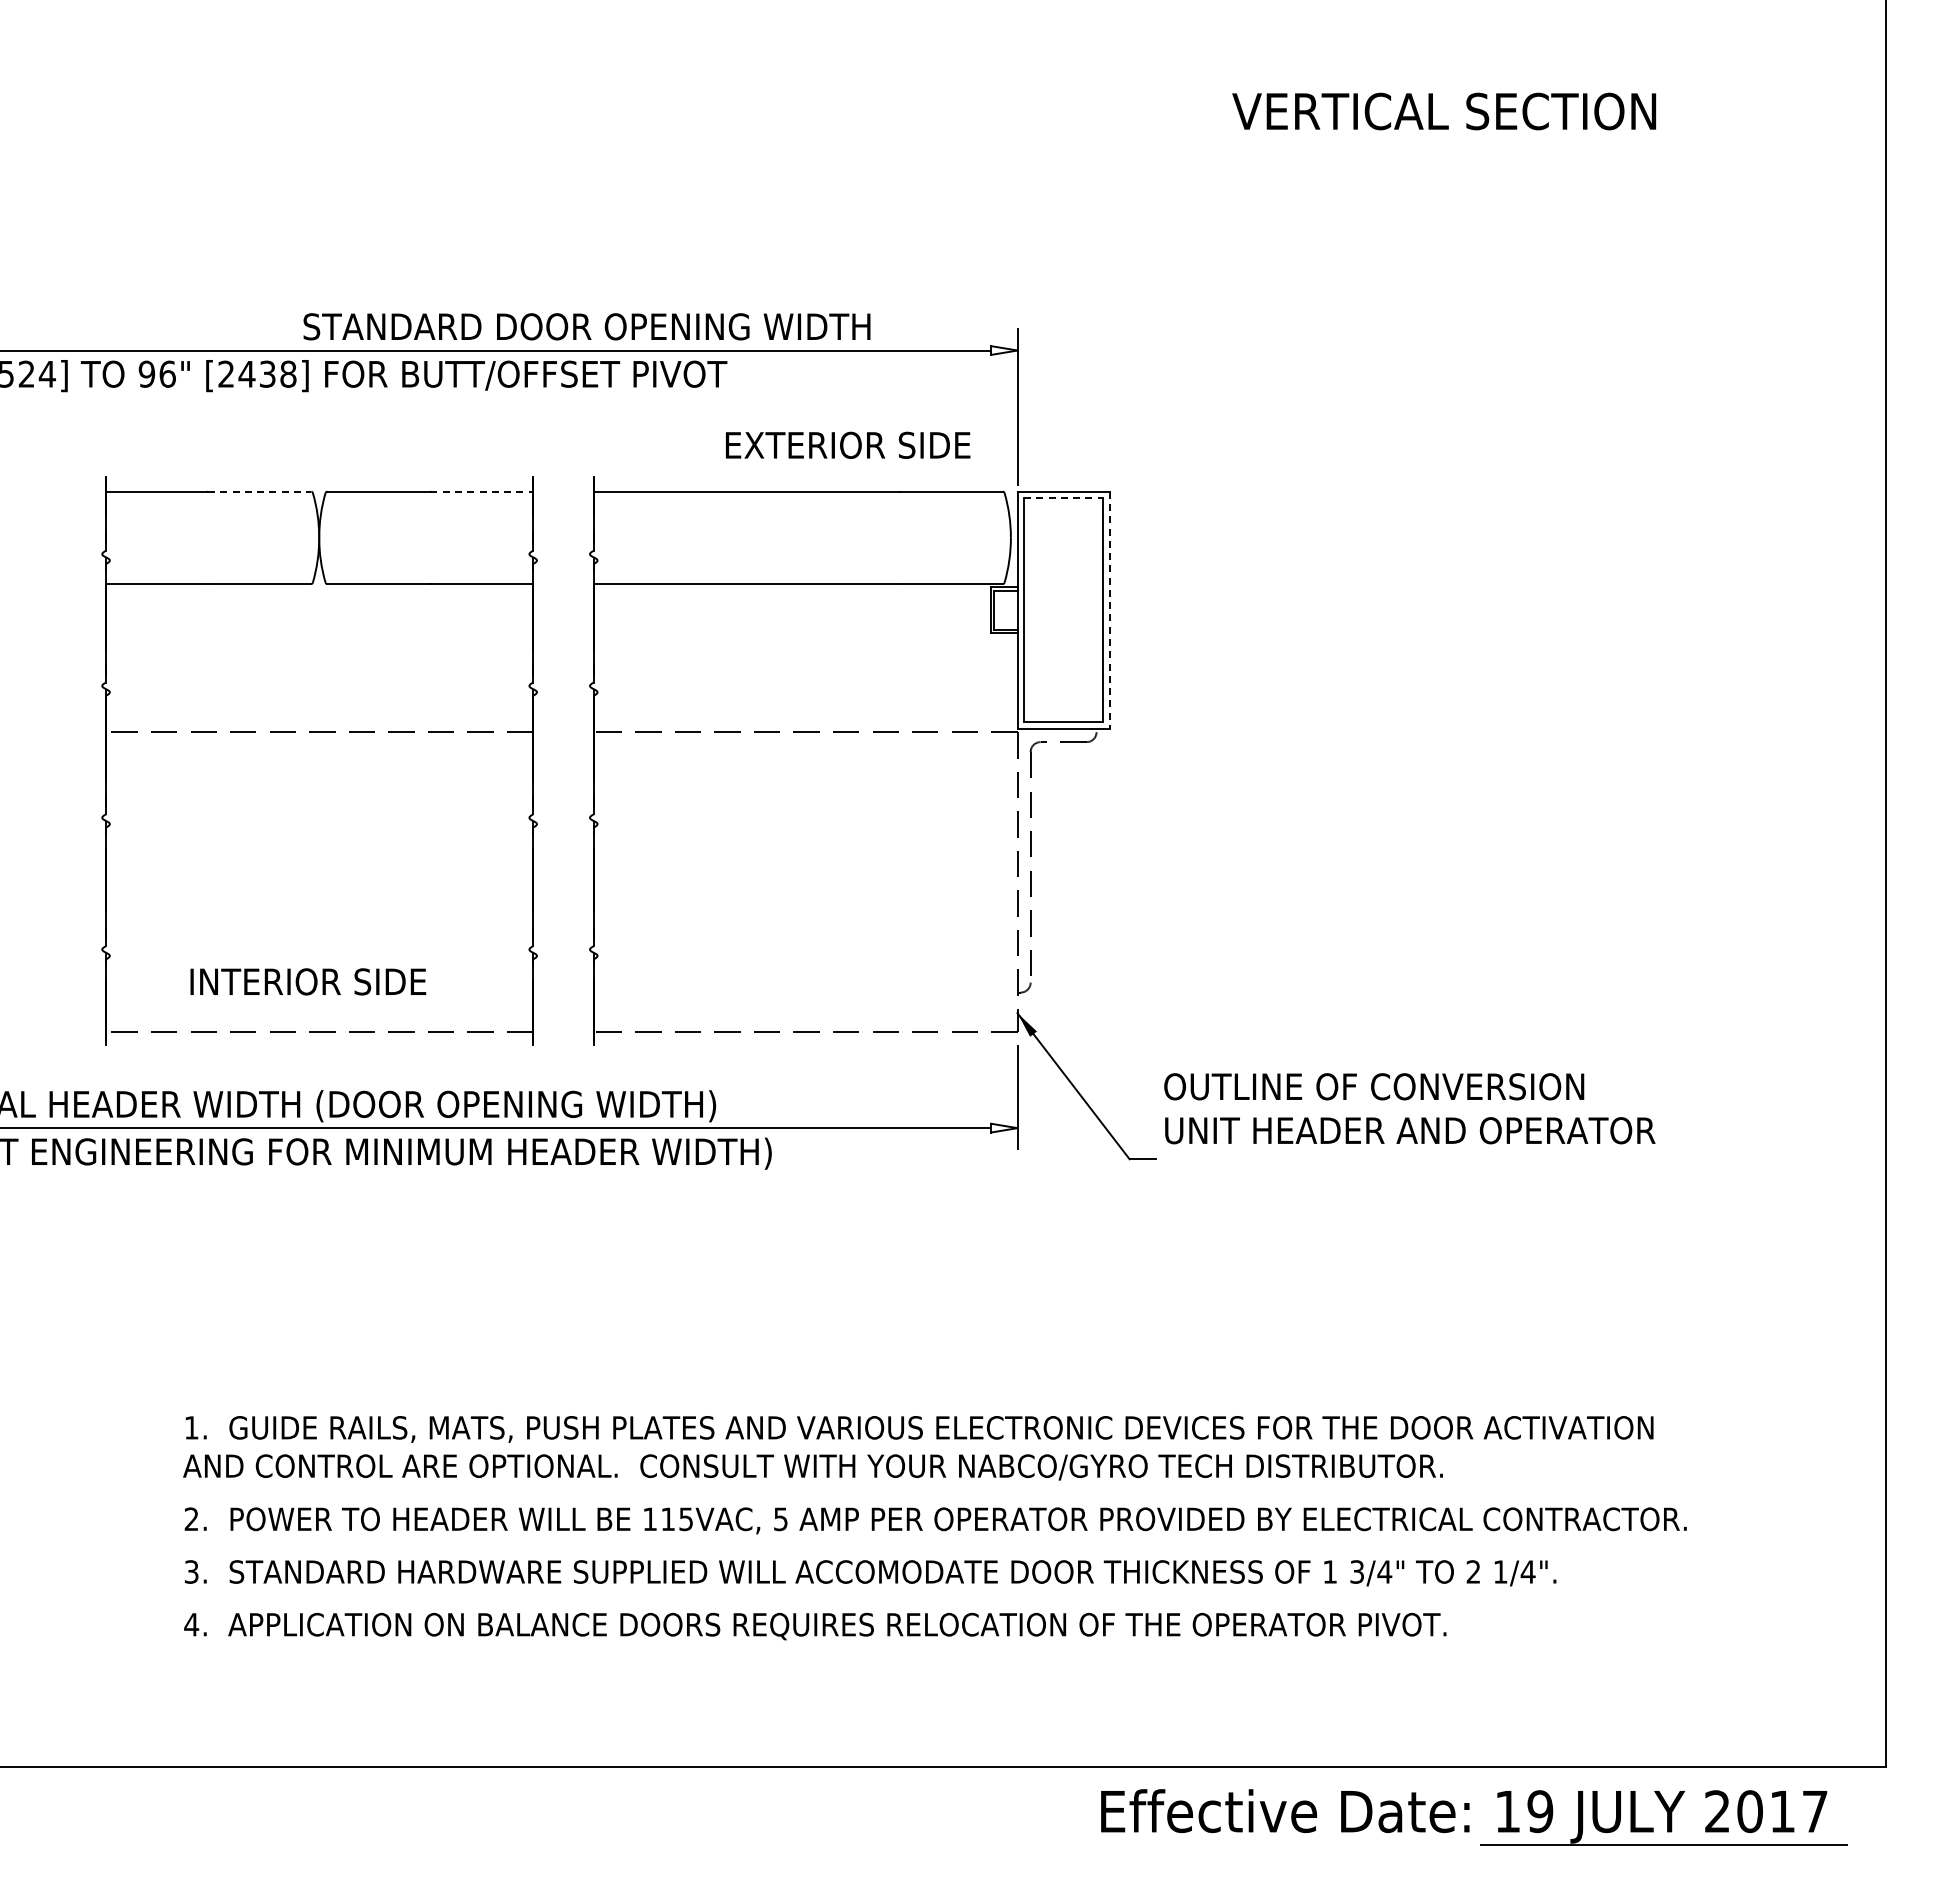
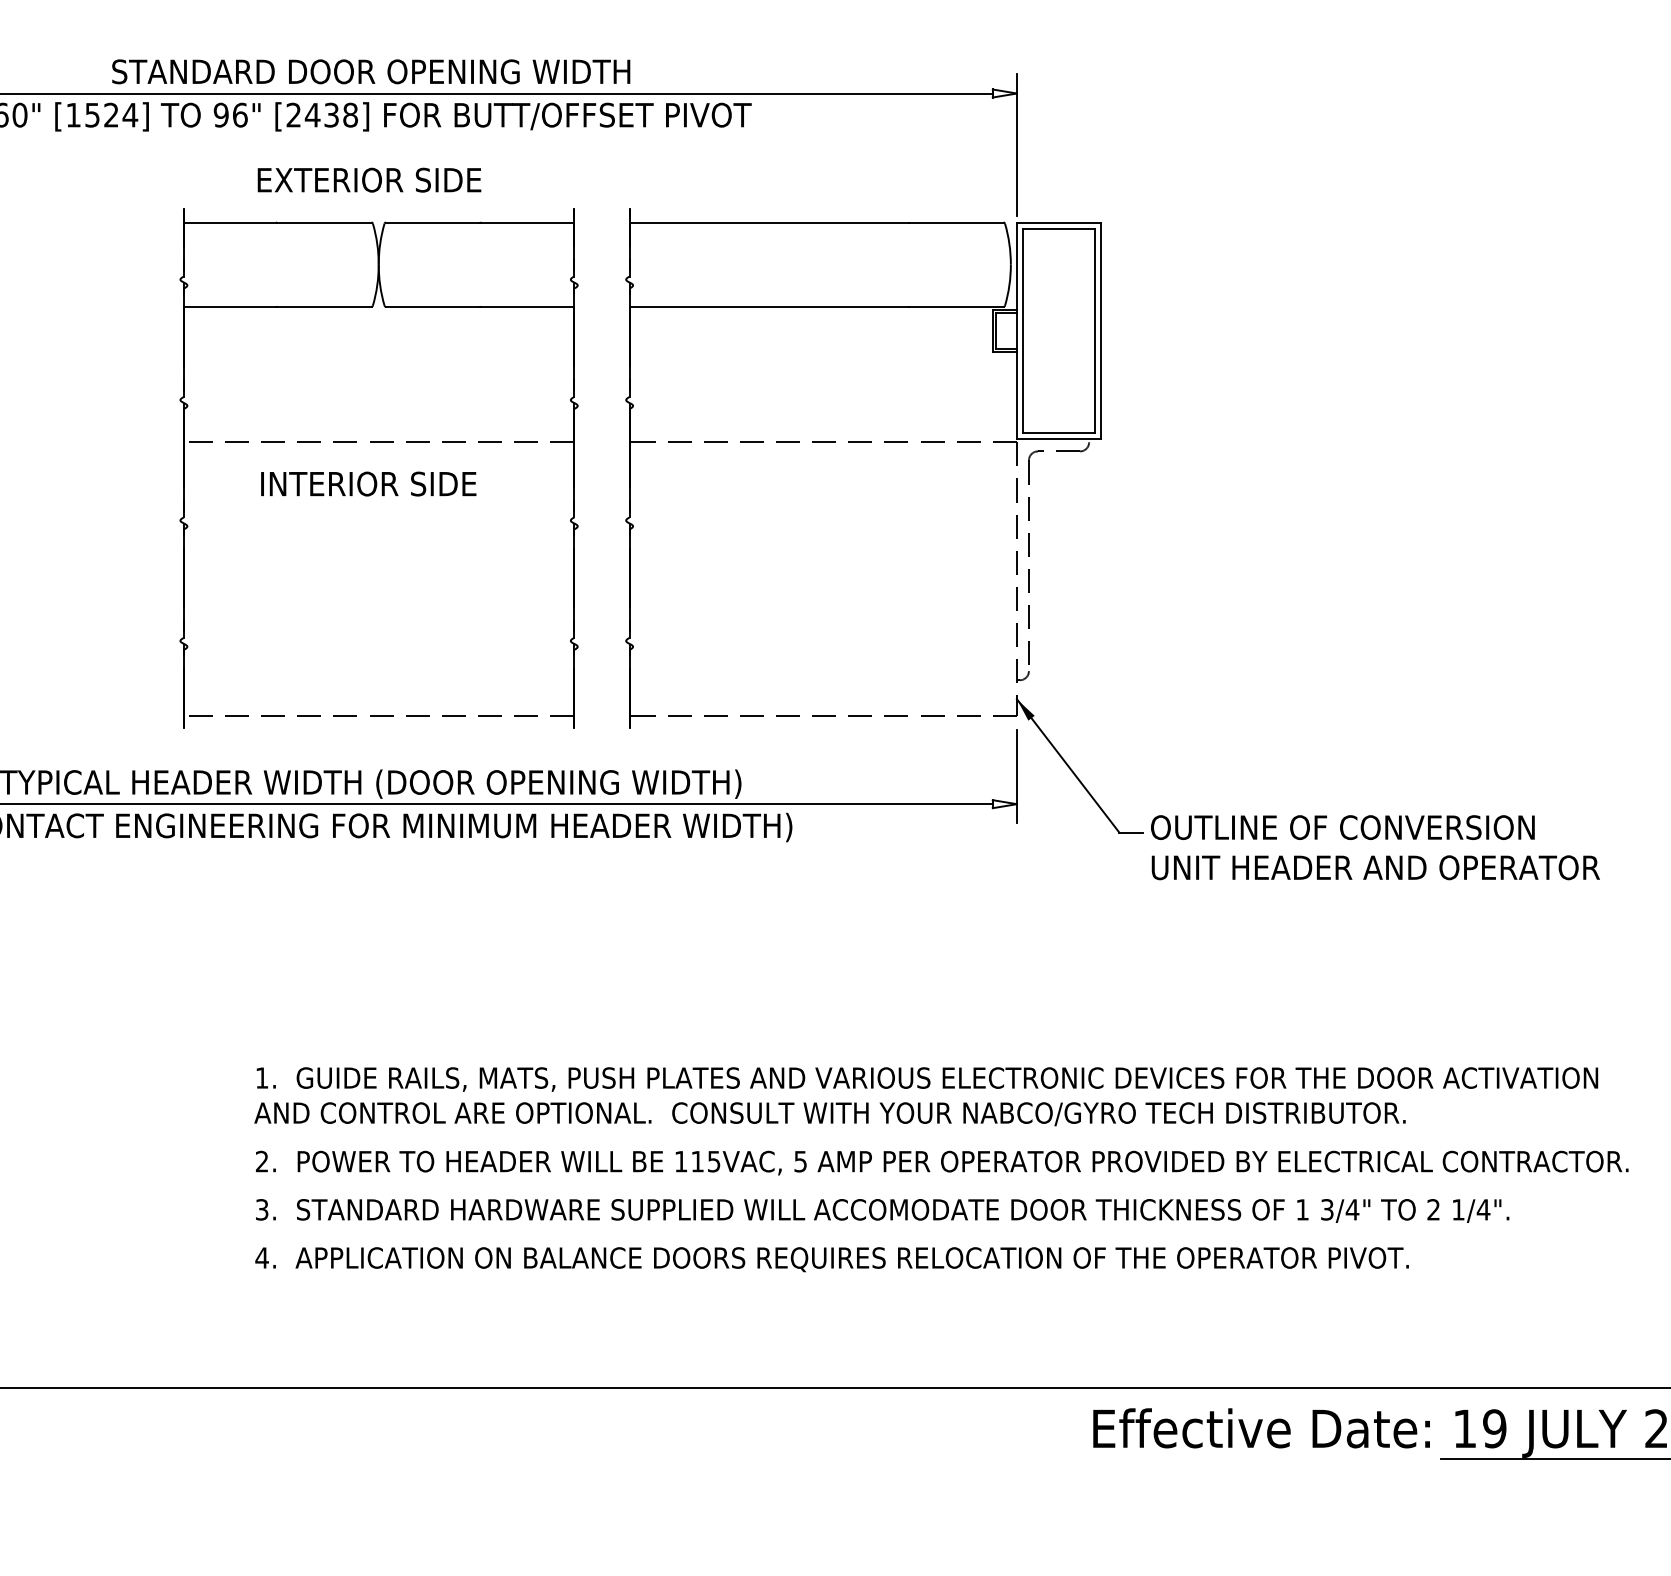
text: (586, 326) -> (370, 71), moved
text: (848, 444) -> (369, 179), moved
line: (259, 491) -> (324, 222), dashed -> solid
line: (482, 491) -> (527, 222), dashed -> solid
line: (1063, 498) -> (1058, 228), dashed -> solid
line: (1109, 610) -> (1100, 331), dashed -> solid
text: (308, 981) -> (368, 483), moved
text: (1409, 1108) -> (1375, 847), moved

